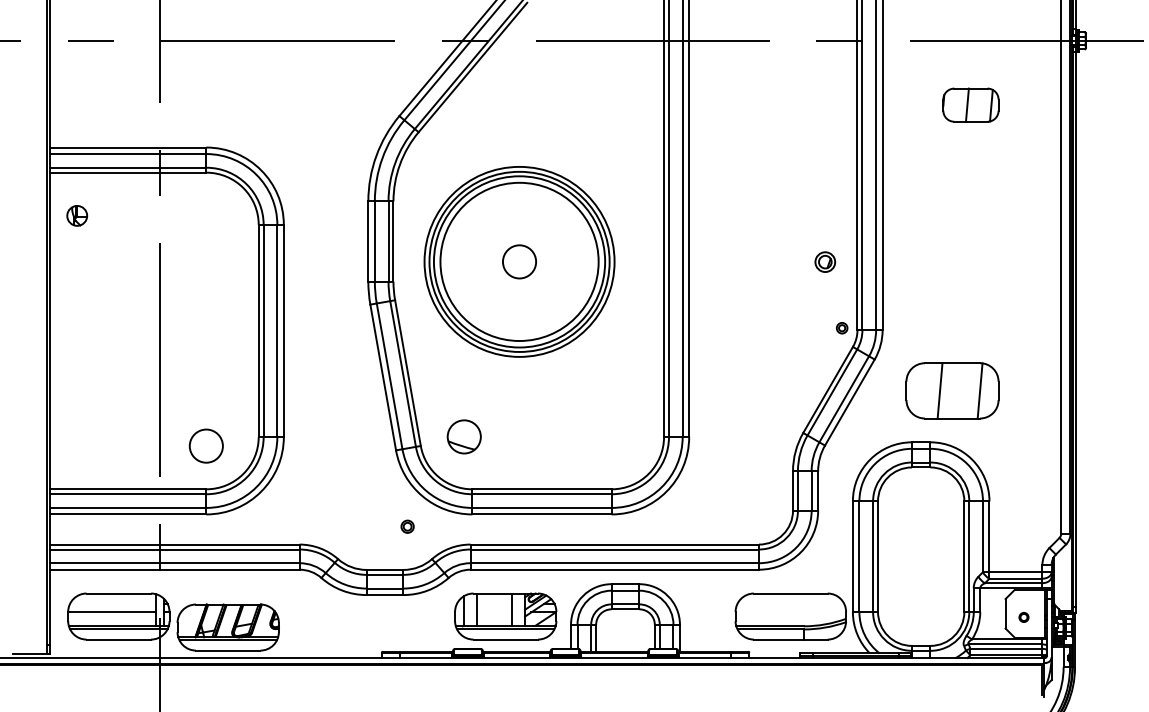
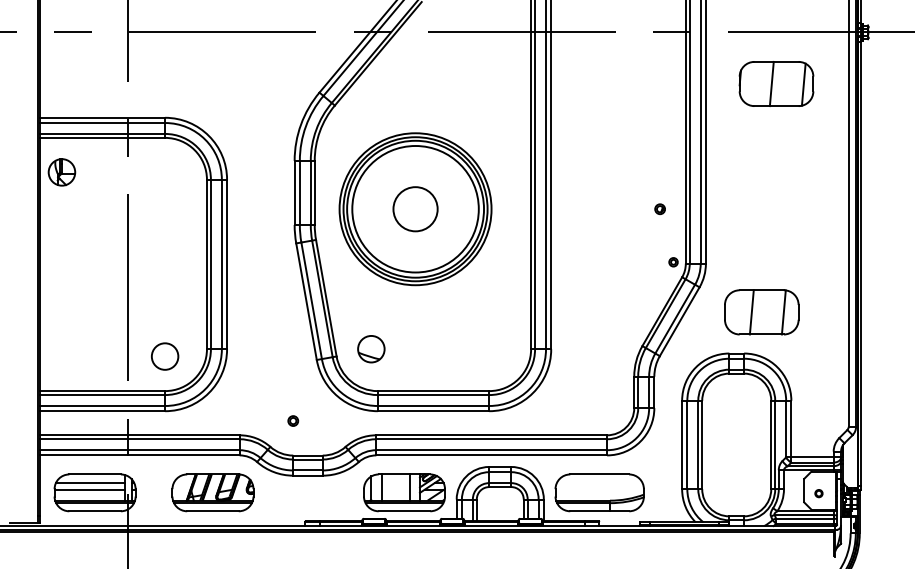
part: (970, 104) -> (776, 83), size x1.67
part: (76, 215) -> (61, 172), size x1.67
circle: (519, 261) -> (415, 208), size x1.67
part: (825, 261) -> (660, 208), size x0.62
part: (407, 526) -> (293, 420), moved
line: (112, 604) -> (90, 483), added
part: (790, 616) -> (599, 492), moved
part: (227, 627) -> (212, 492), moved

